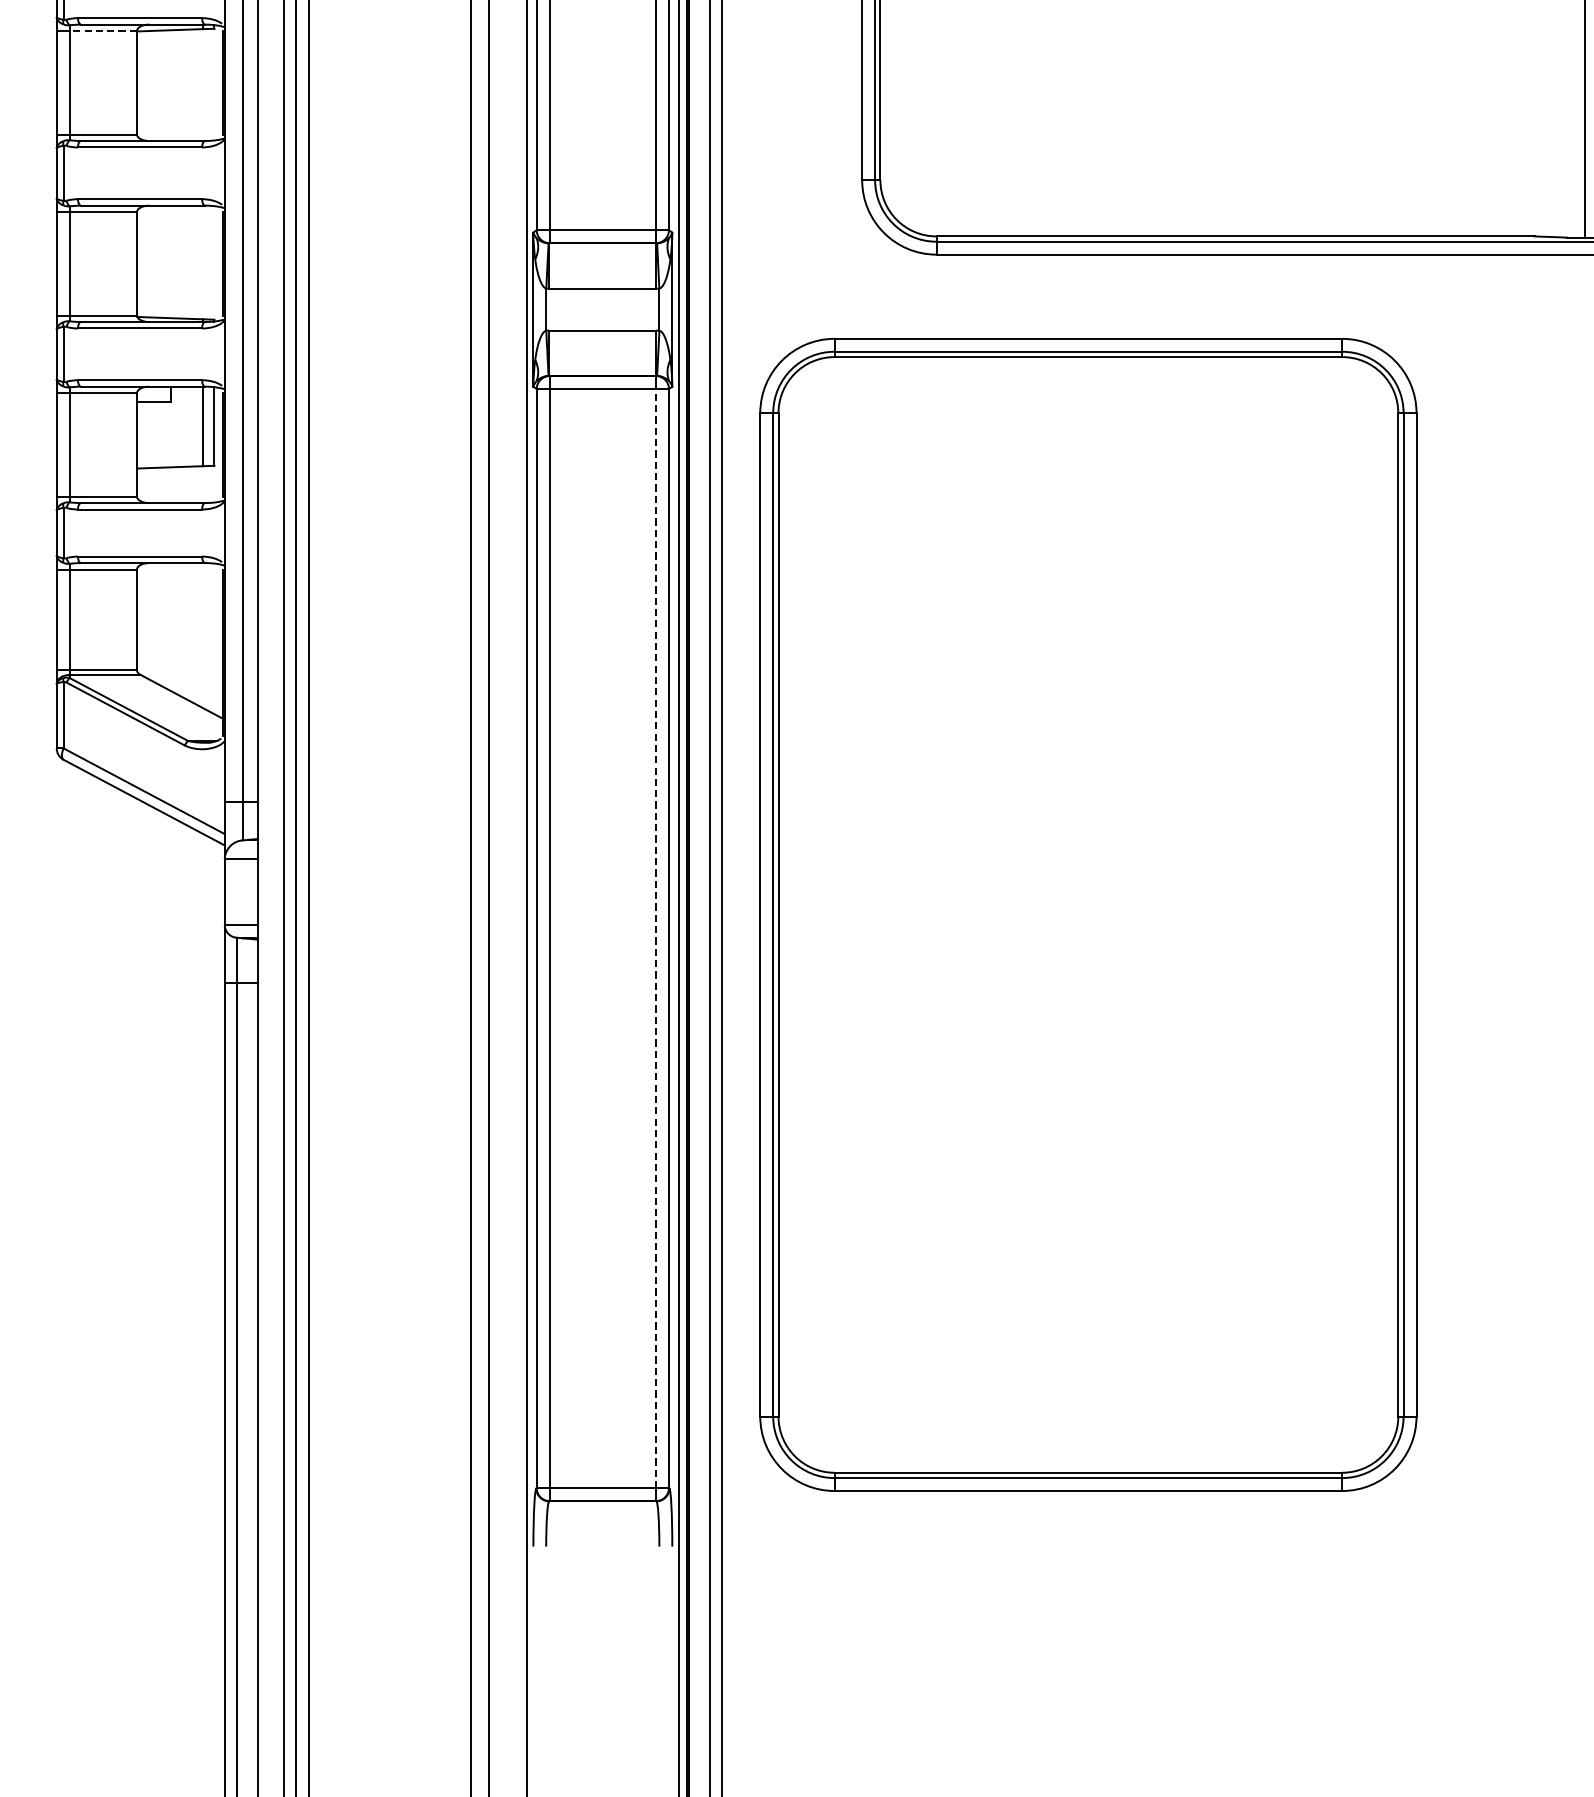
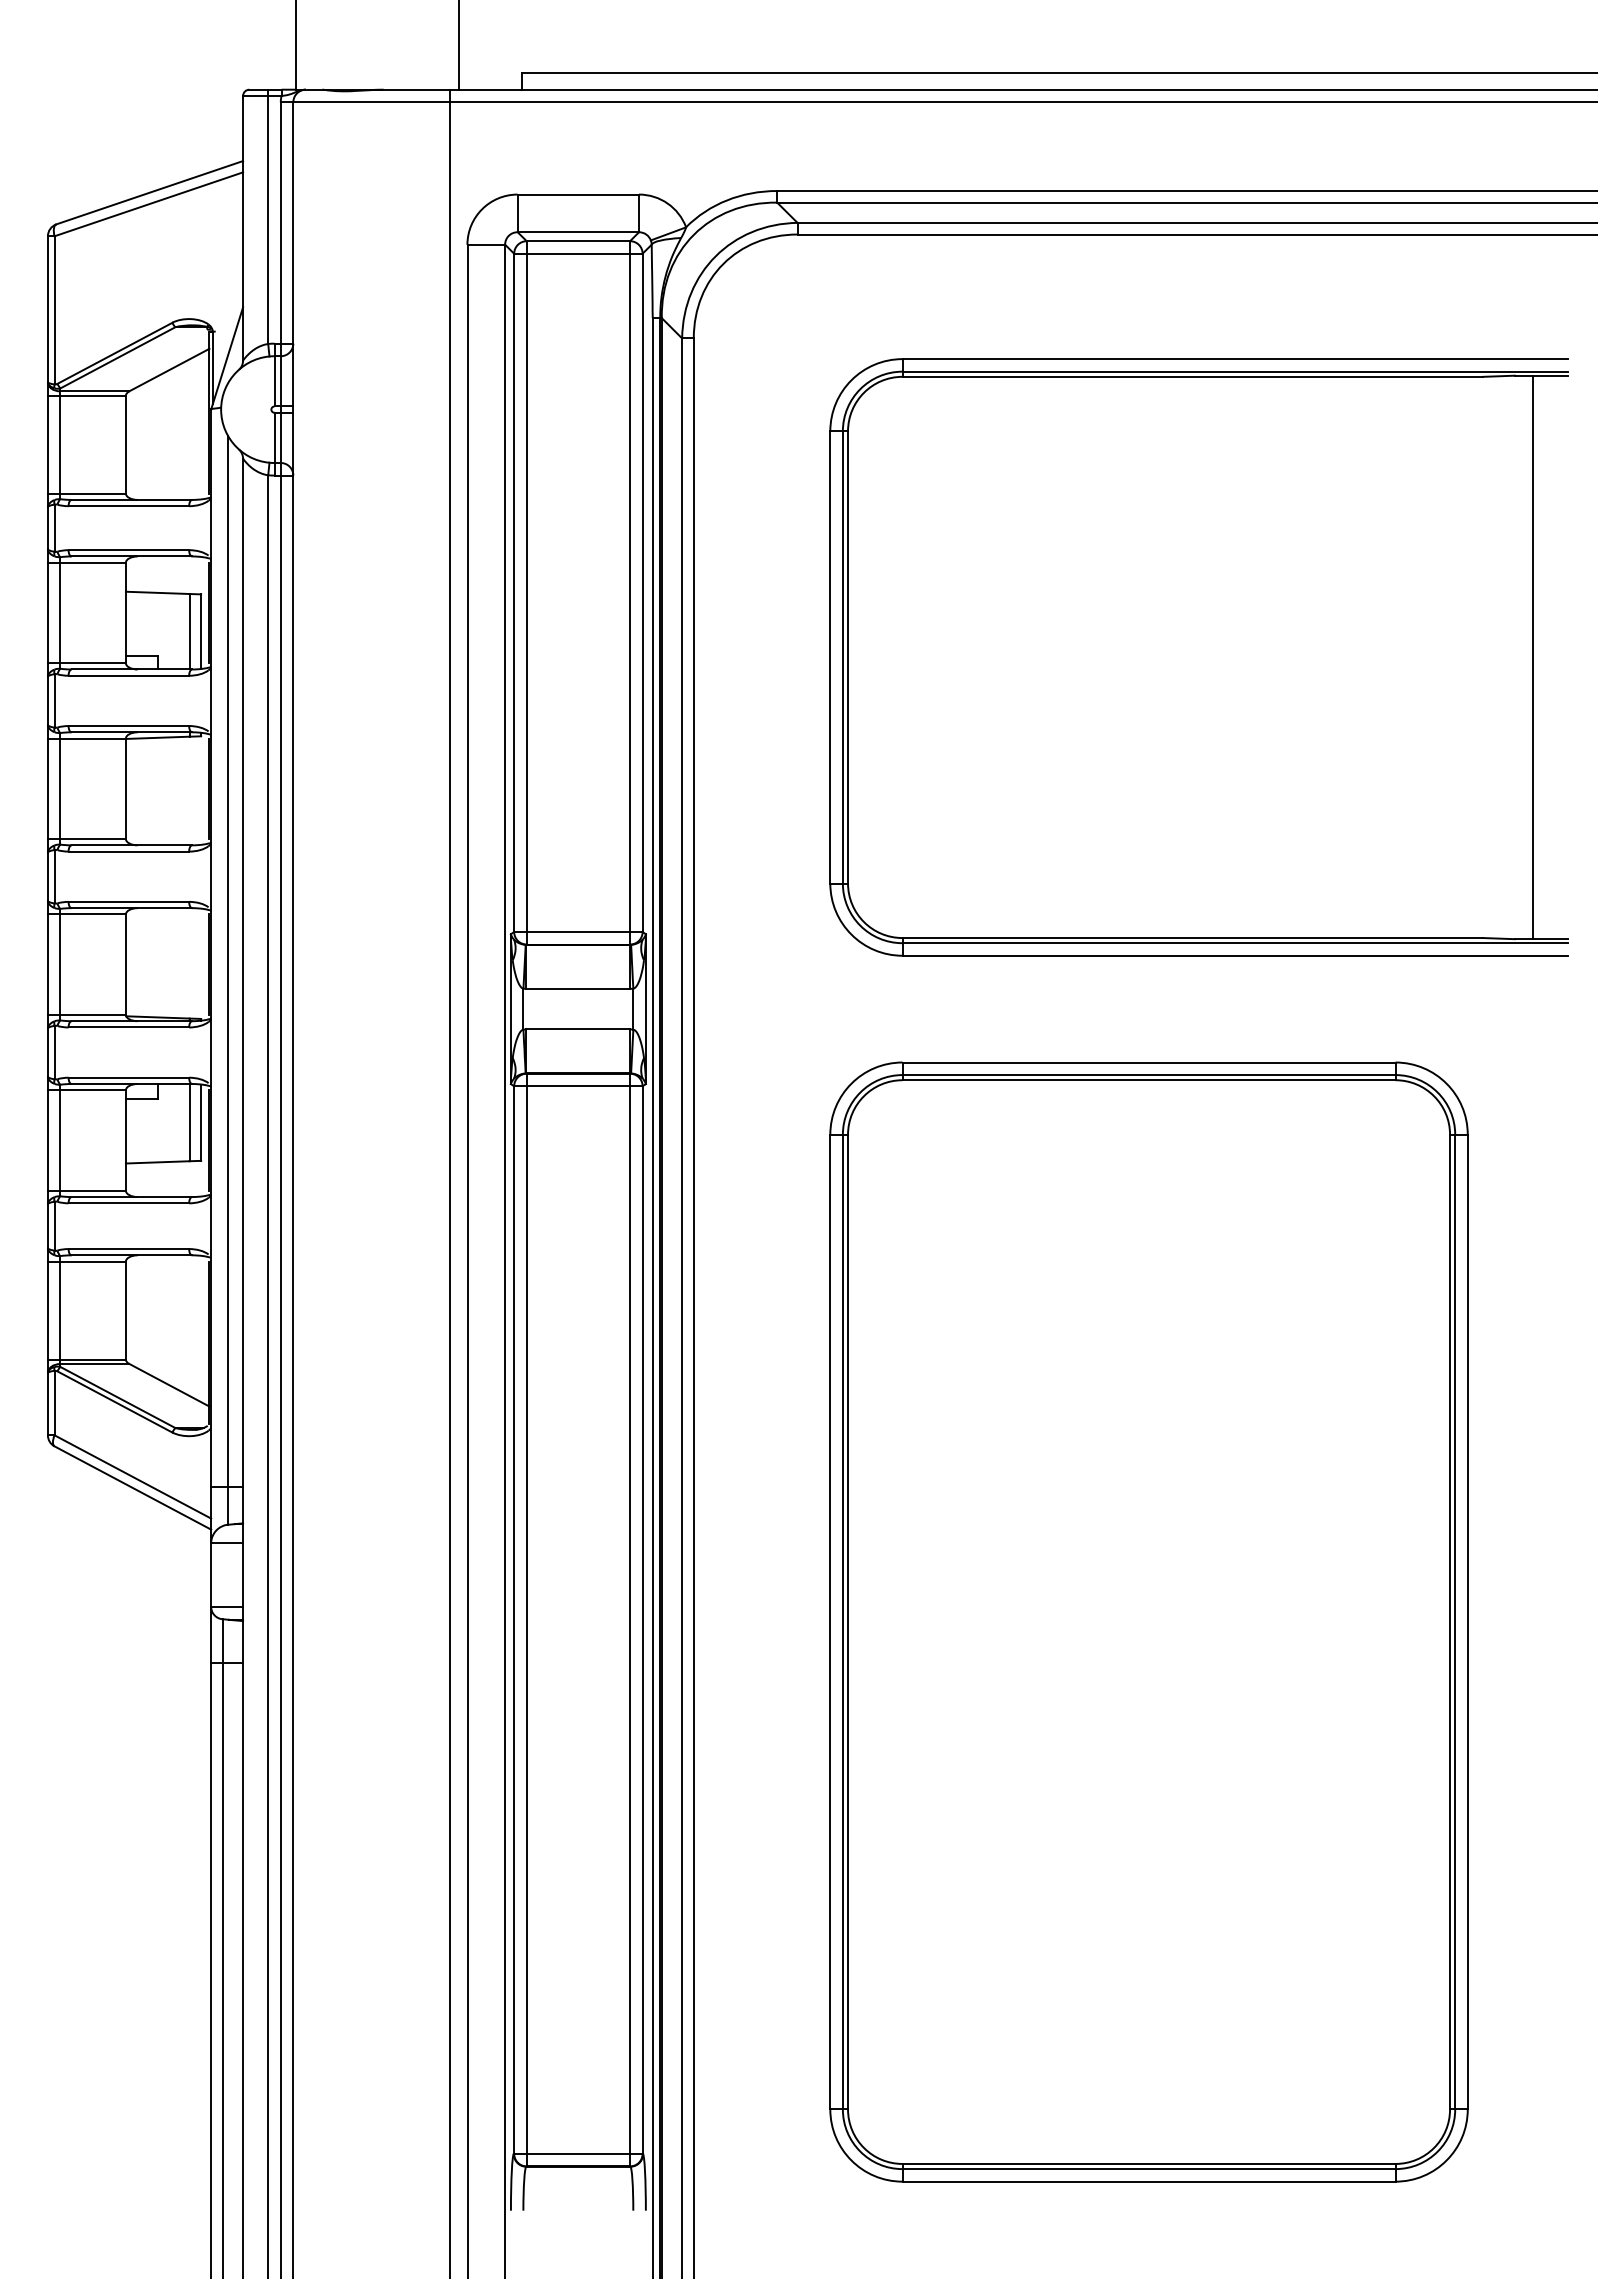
line: (103, 31) -> (93, 738), dashed -> solid
part: (1087, 914) -> (1148, 1621), moved
line: (656, 939) -> (630, 1620), dashed -> solid

